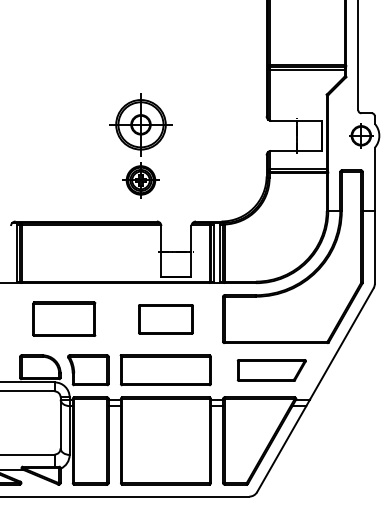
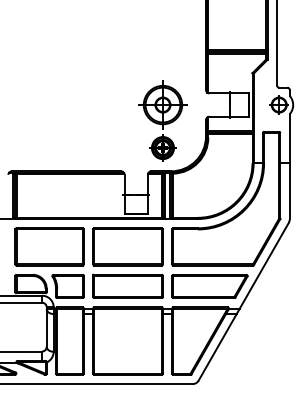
part: (140, 145) -> (162, 121), moved
part: (64, 319) -> (49, 247), size x1.43
part: (165, 319) -> (127, 247), size x1.67
part: (271, 370) -> (209, 286), size x1.43

